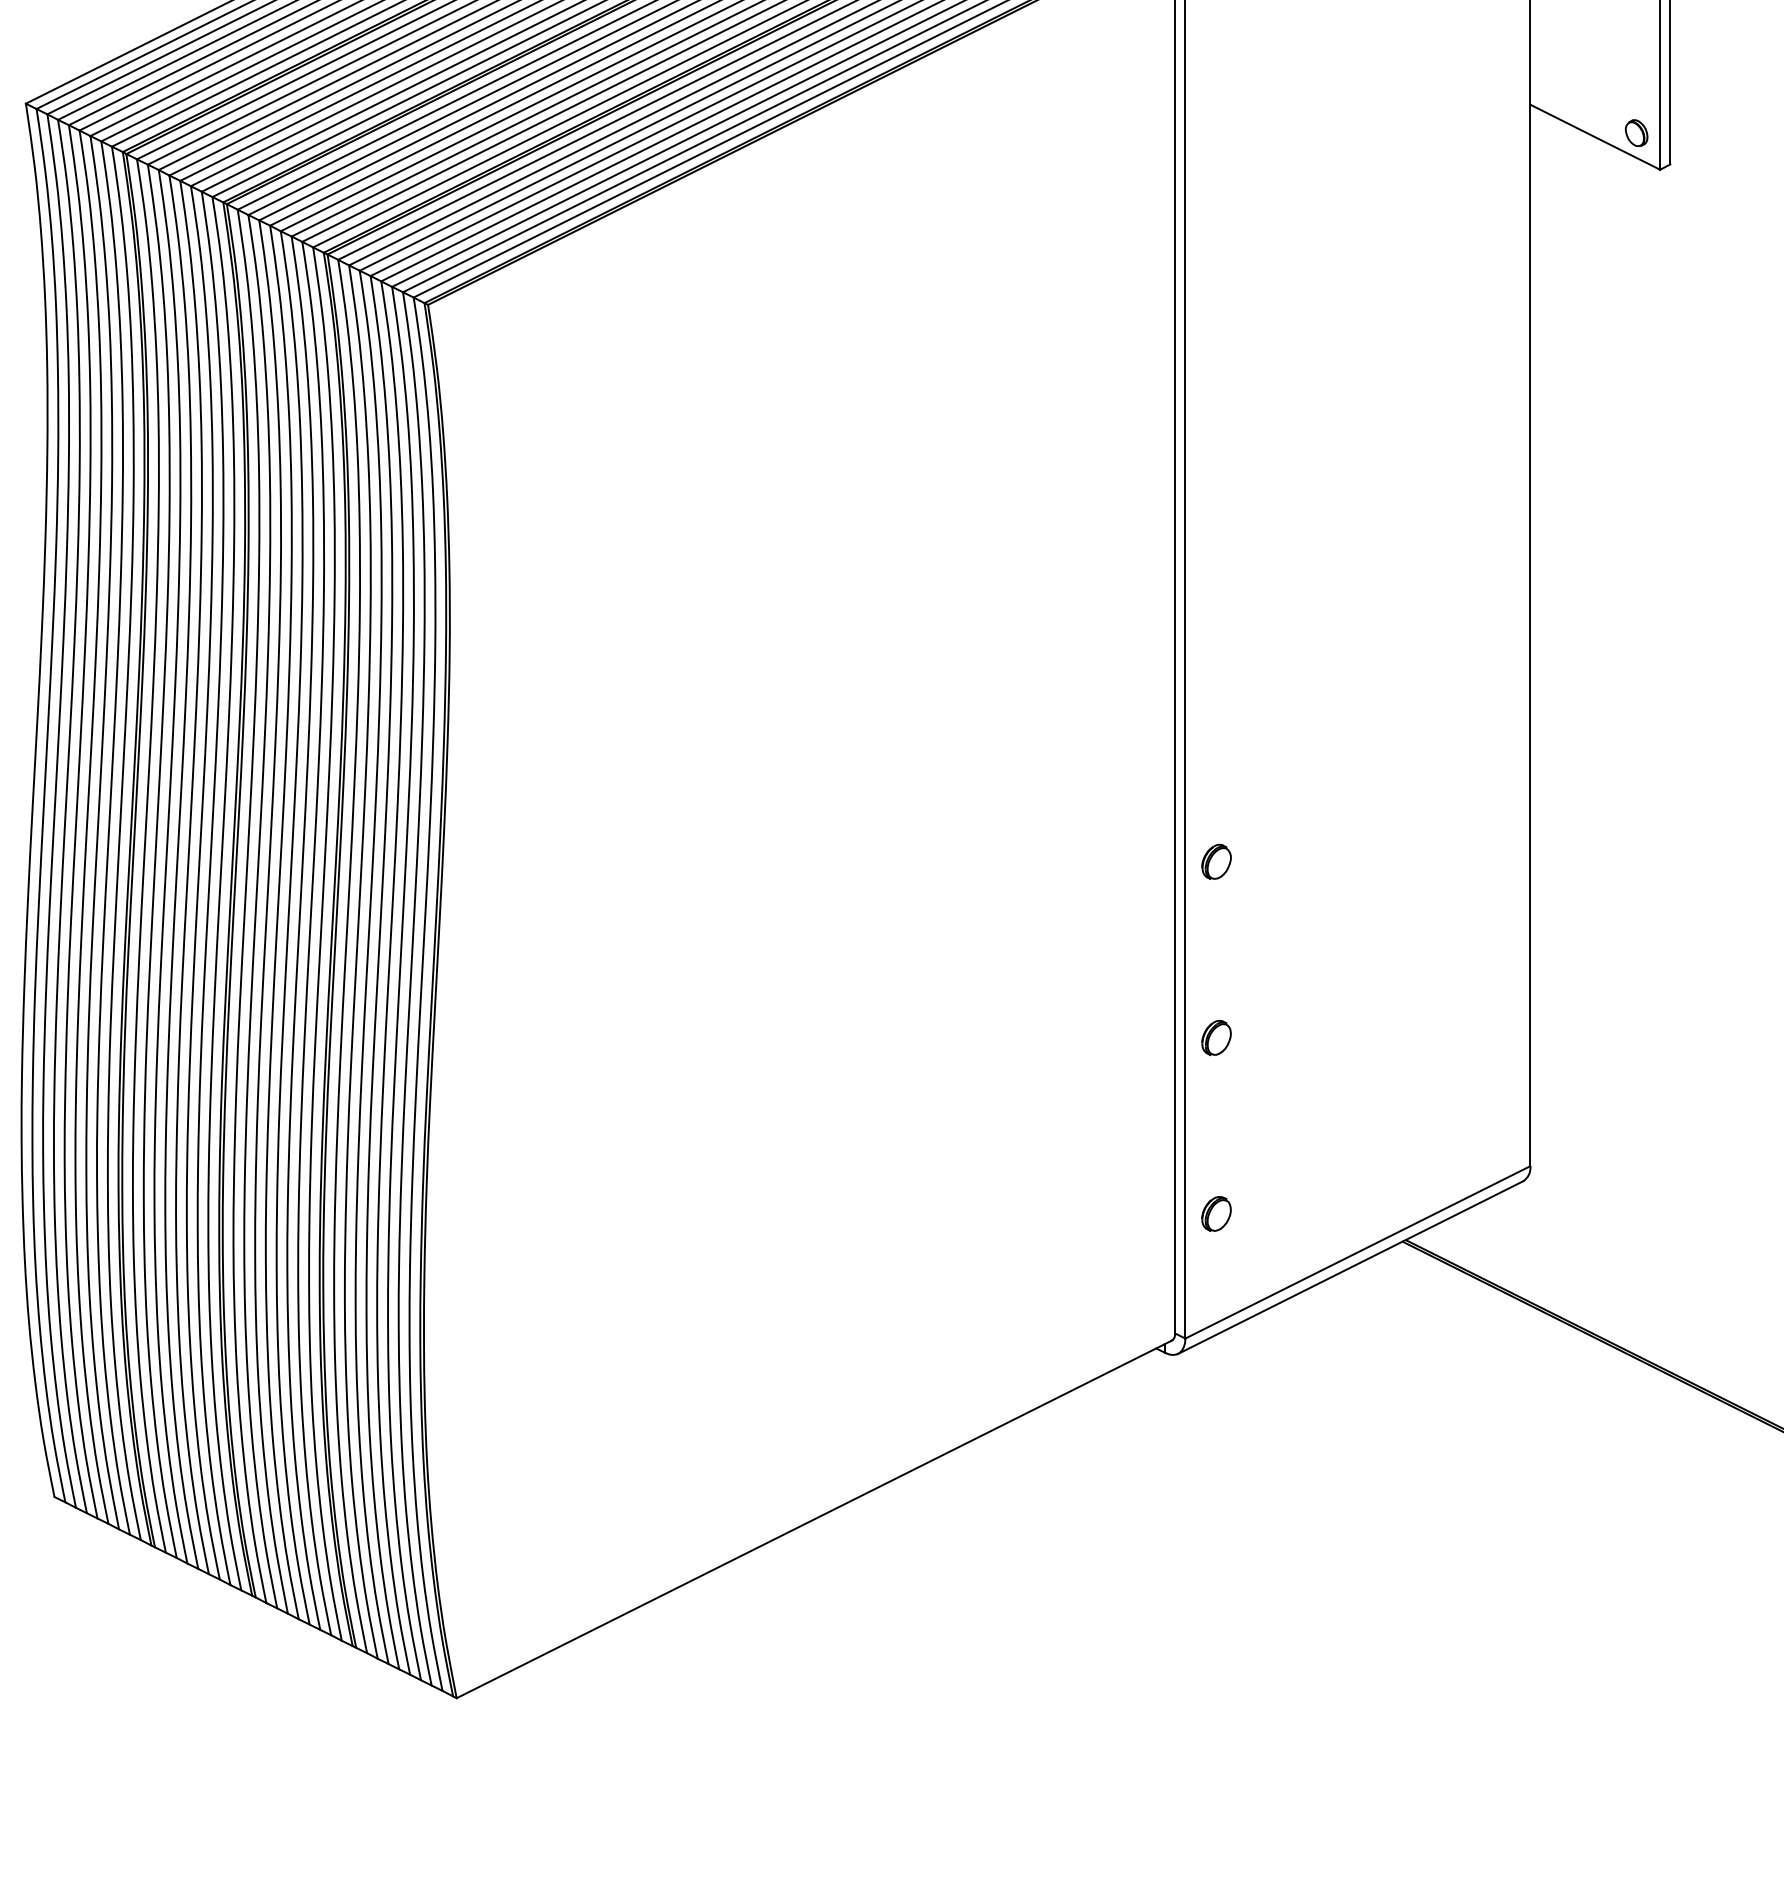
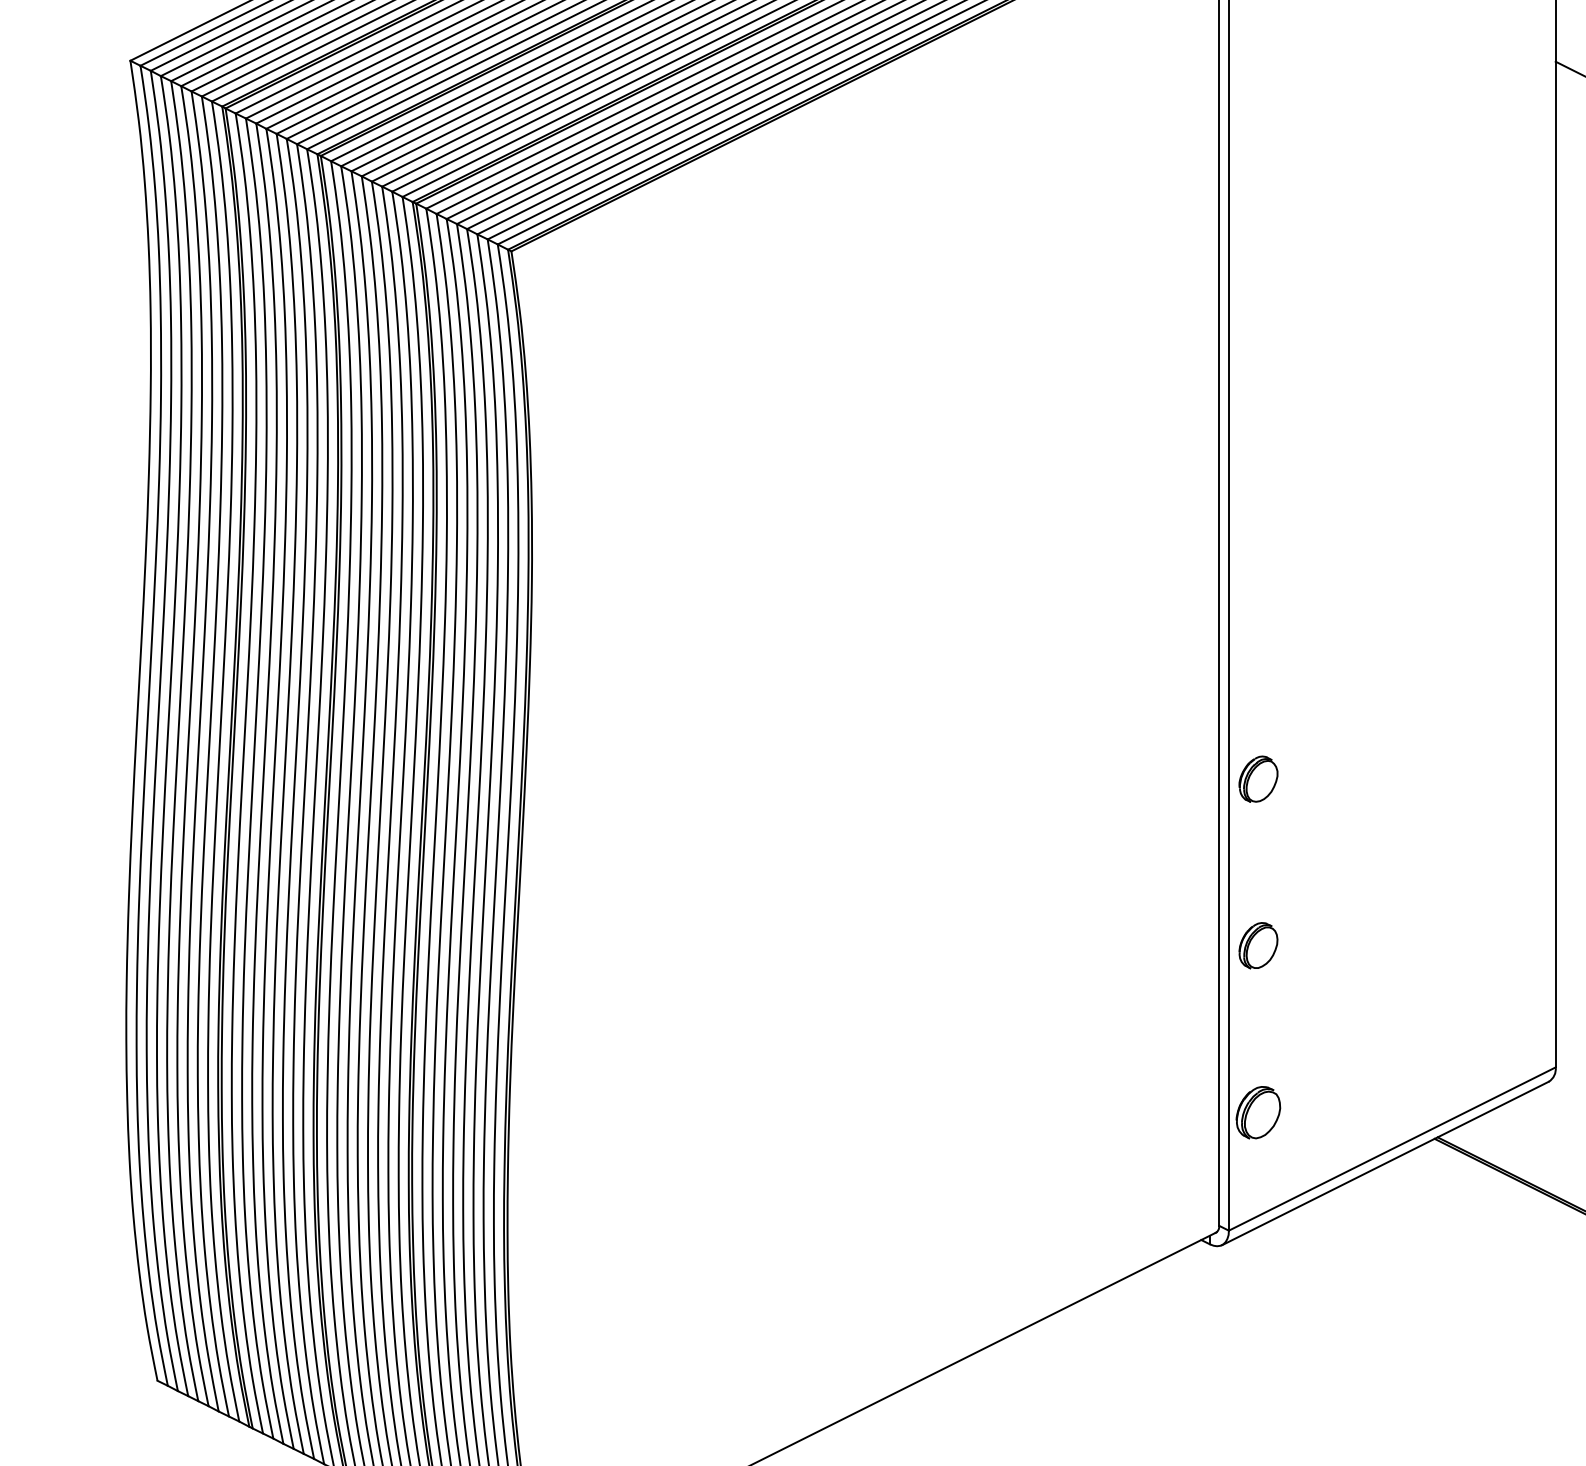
part: (1216, 861) -> (1258, 778), size x1.4
part: (1216, 1038) -> (1258, 946), size x1.4
part: (1216, 1213) -> (1258, 1112), size x1.6

